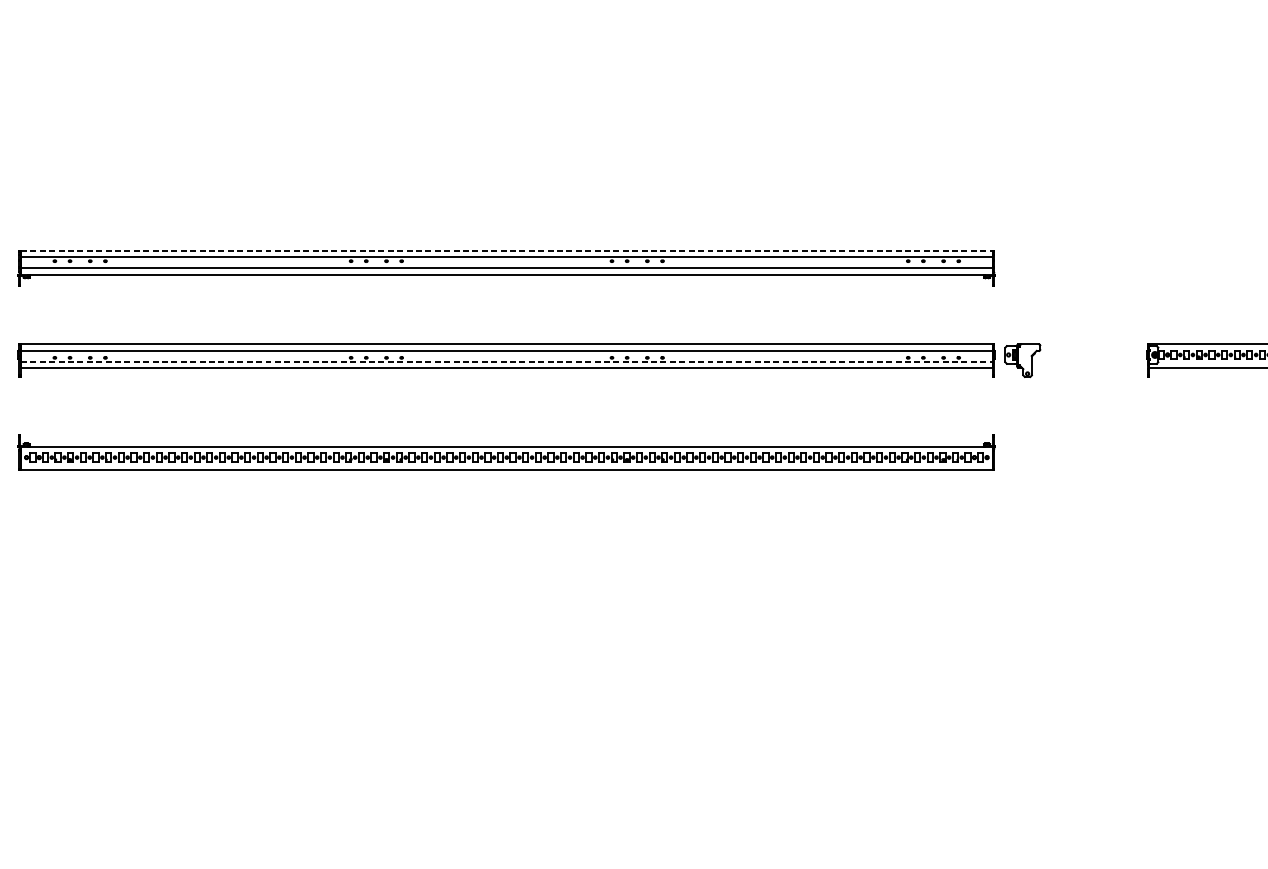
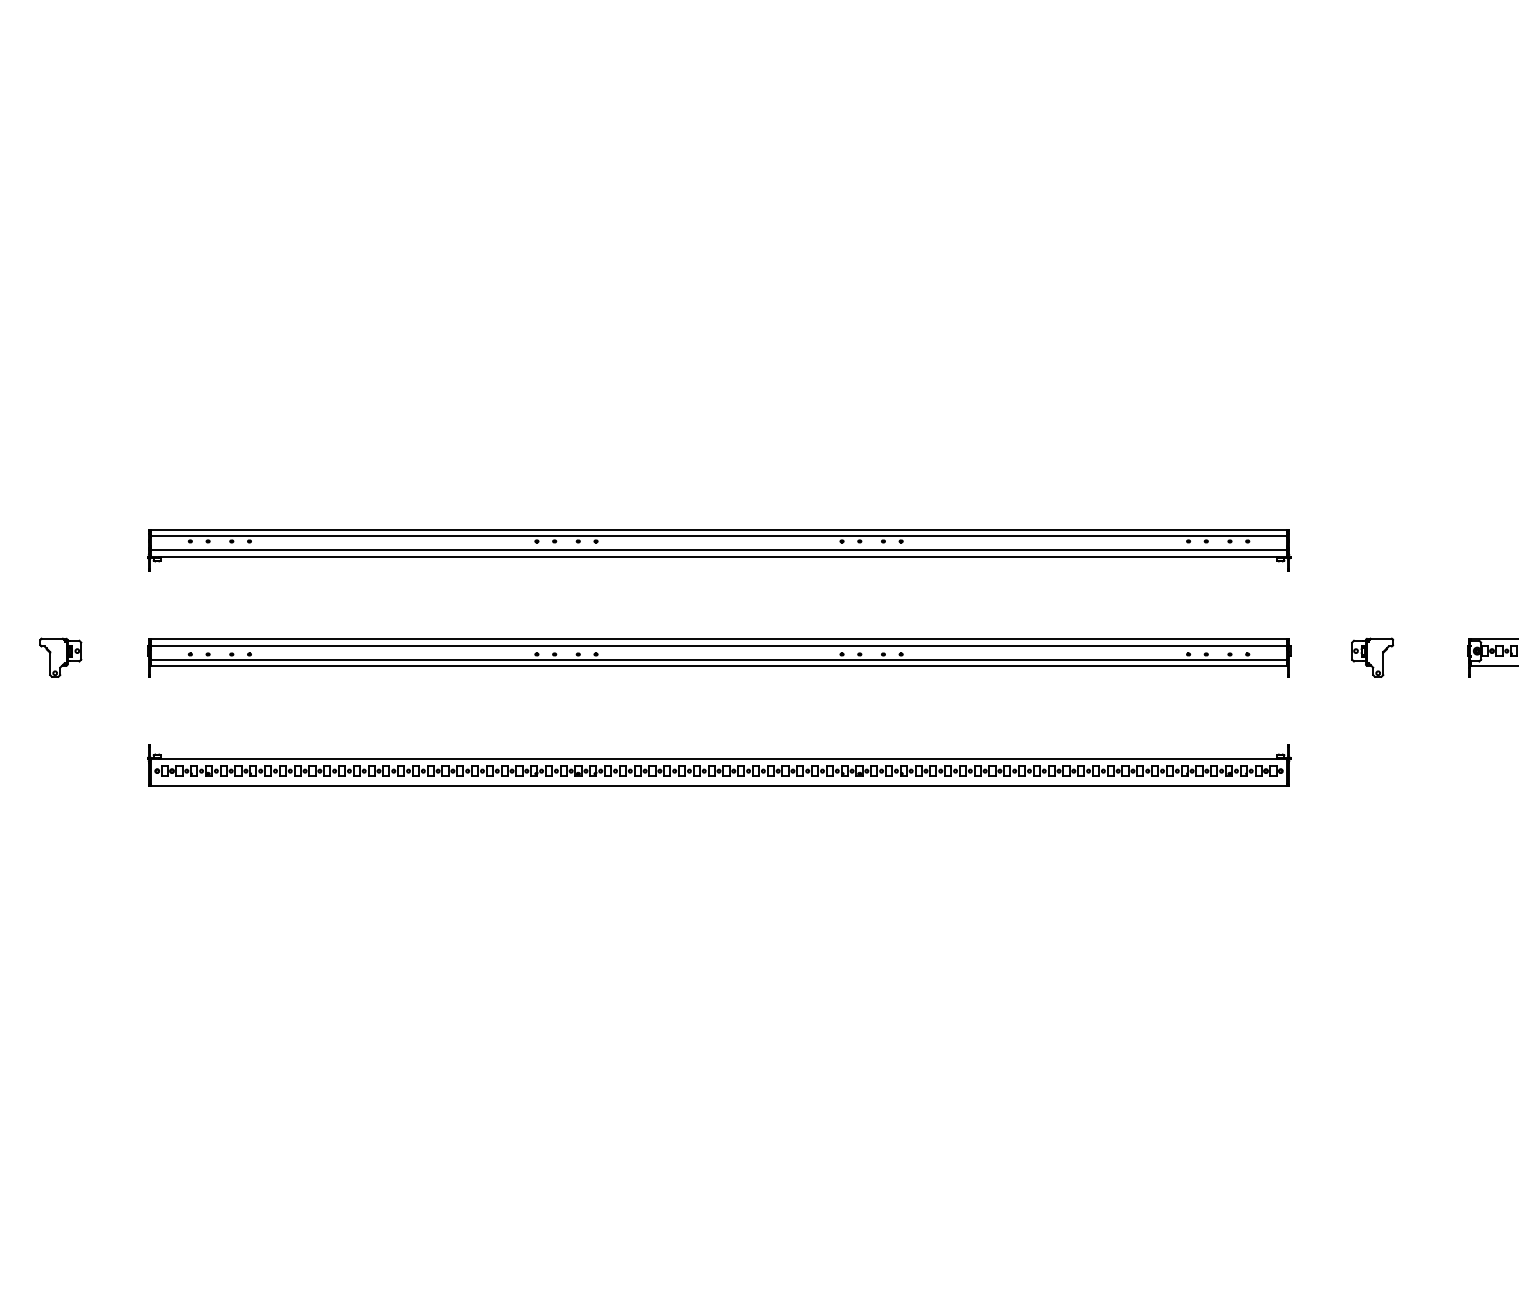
line: (507, 251) -> (719, 530), dashed -> solid
part: (1022, 360) -> (1372, 657), moved
line: (507, 362) -> (719, 659), dashed -> solid

